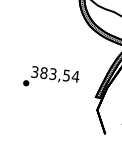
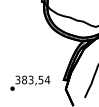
text: (51, 77) -> (30, 82), moved

